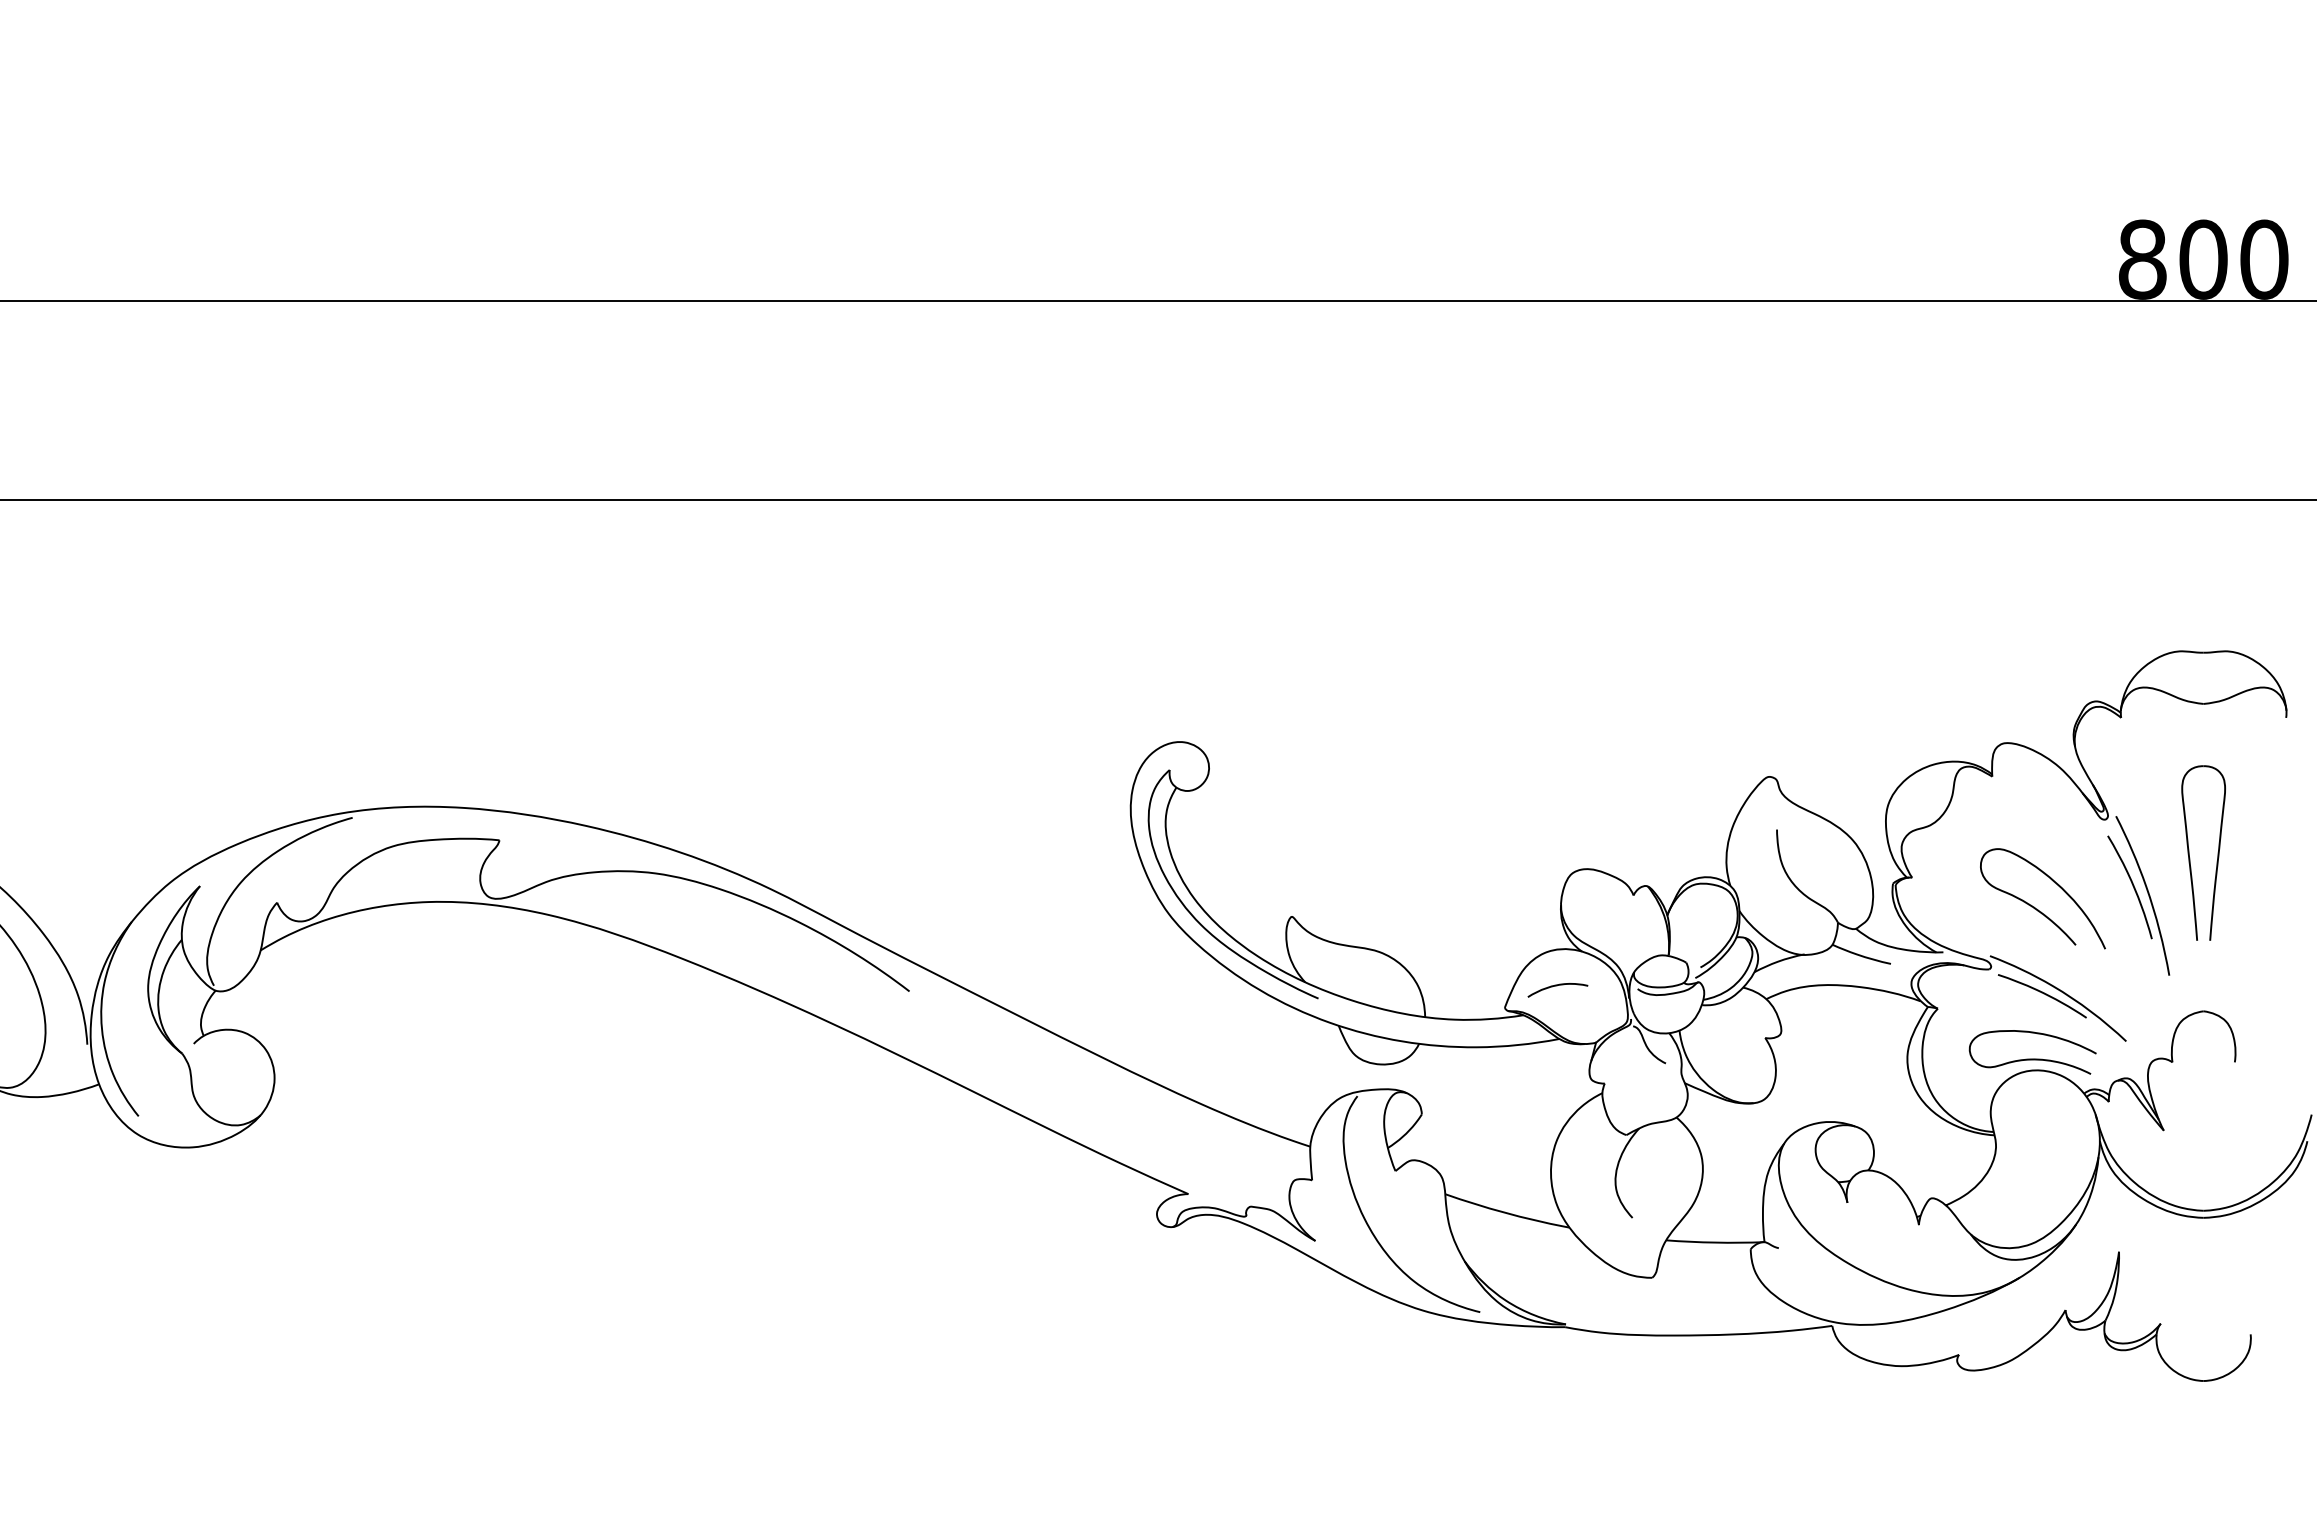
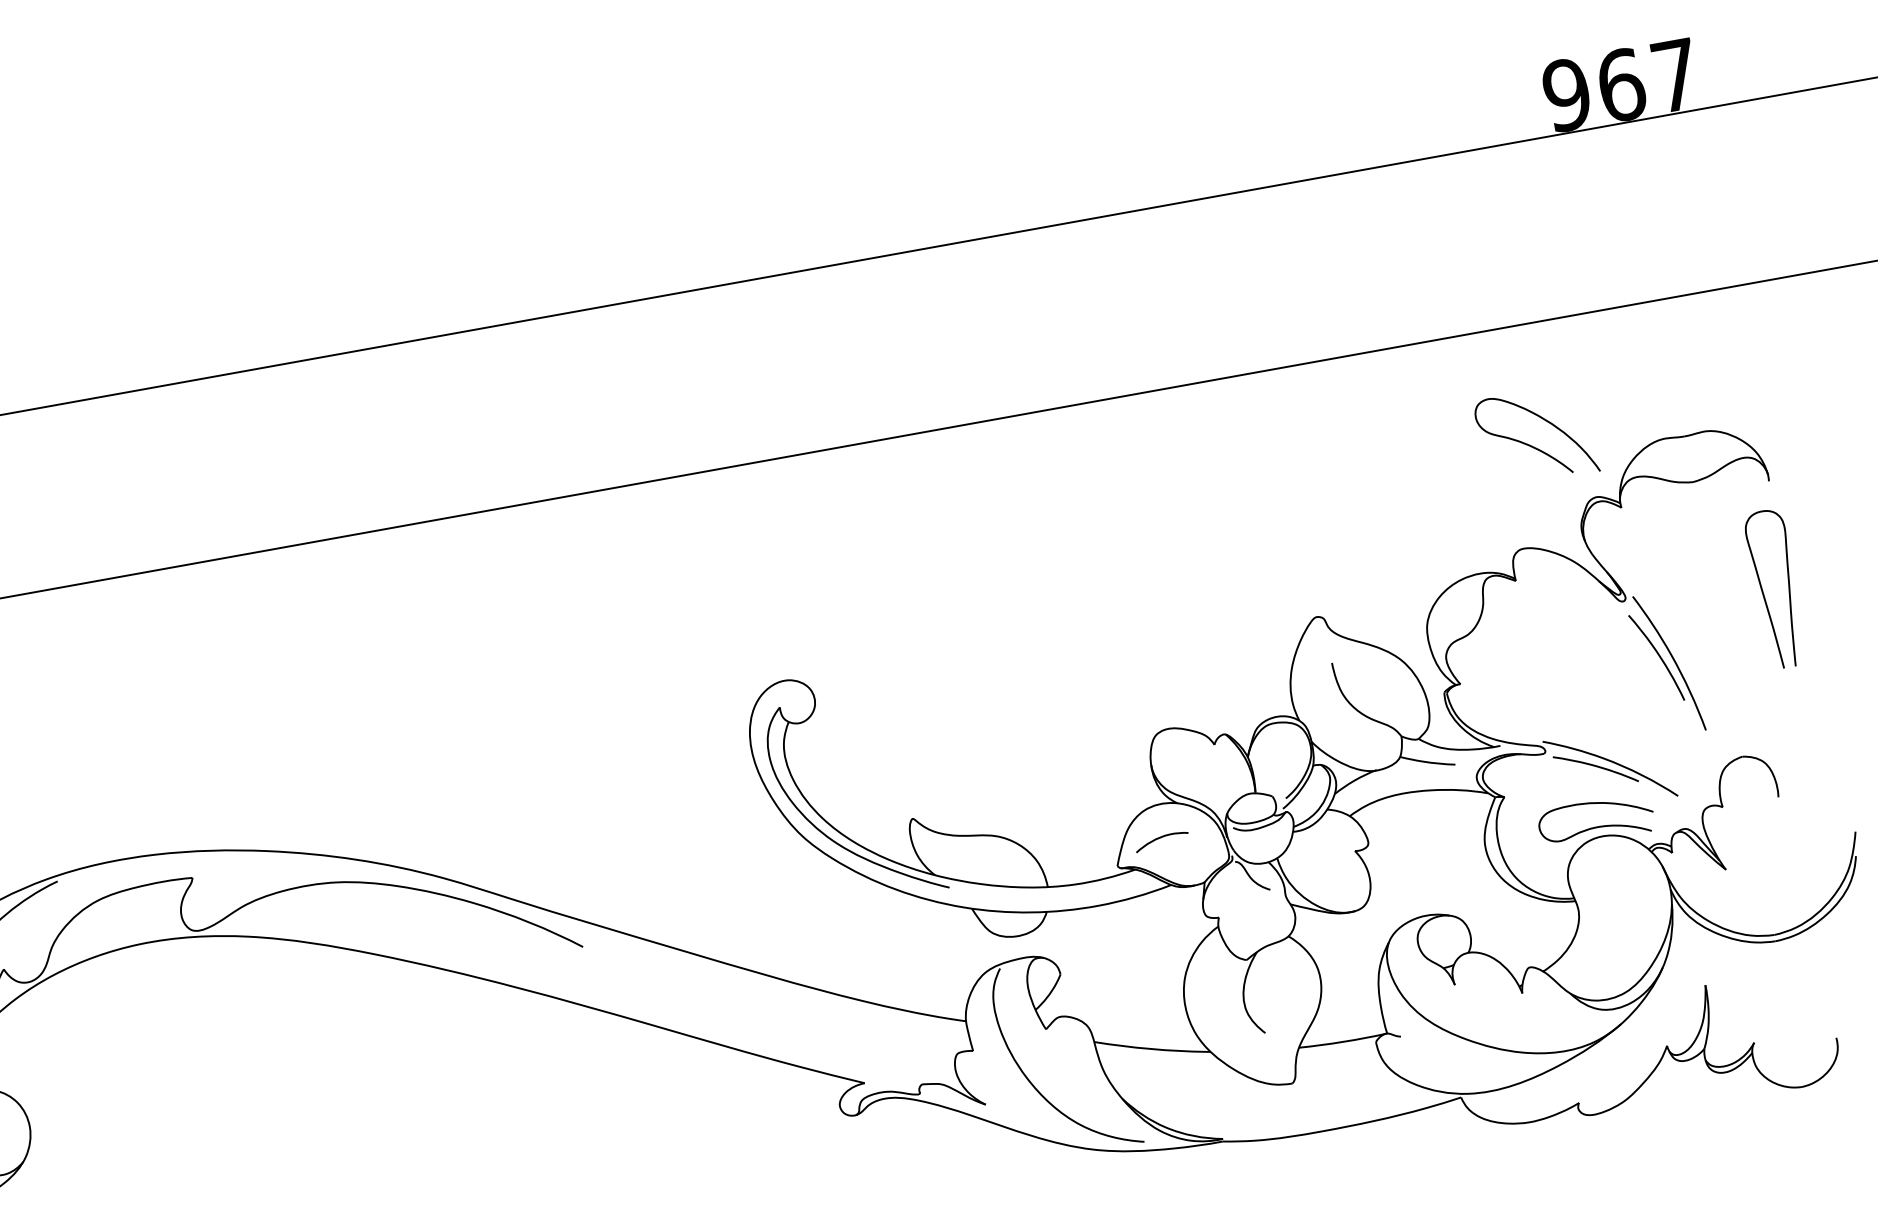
text: (2203, 259) -> (1621, 85), 800 -> 967
part: (2189, 852) -> (1763, 590), moved
curve: (2034, 906) -> (1530, 444), moved

